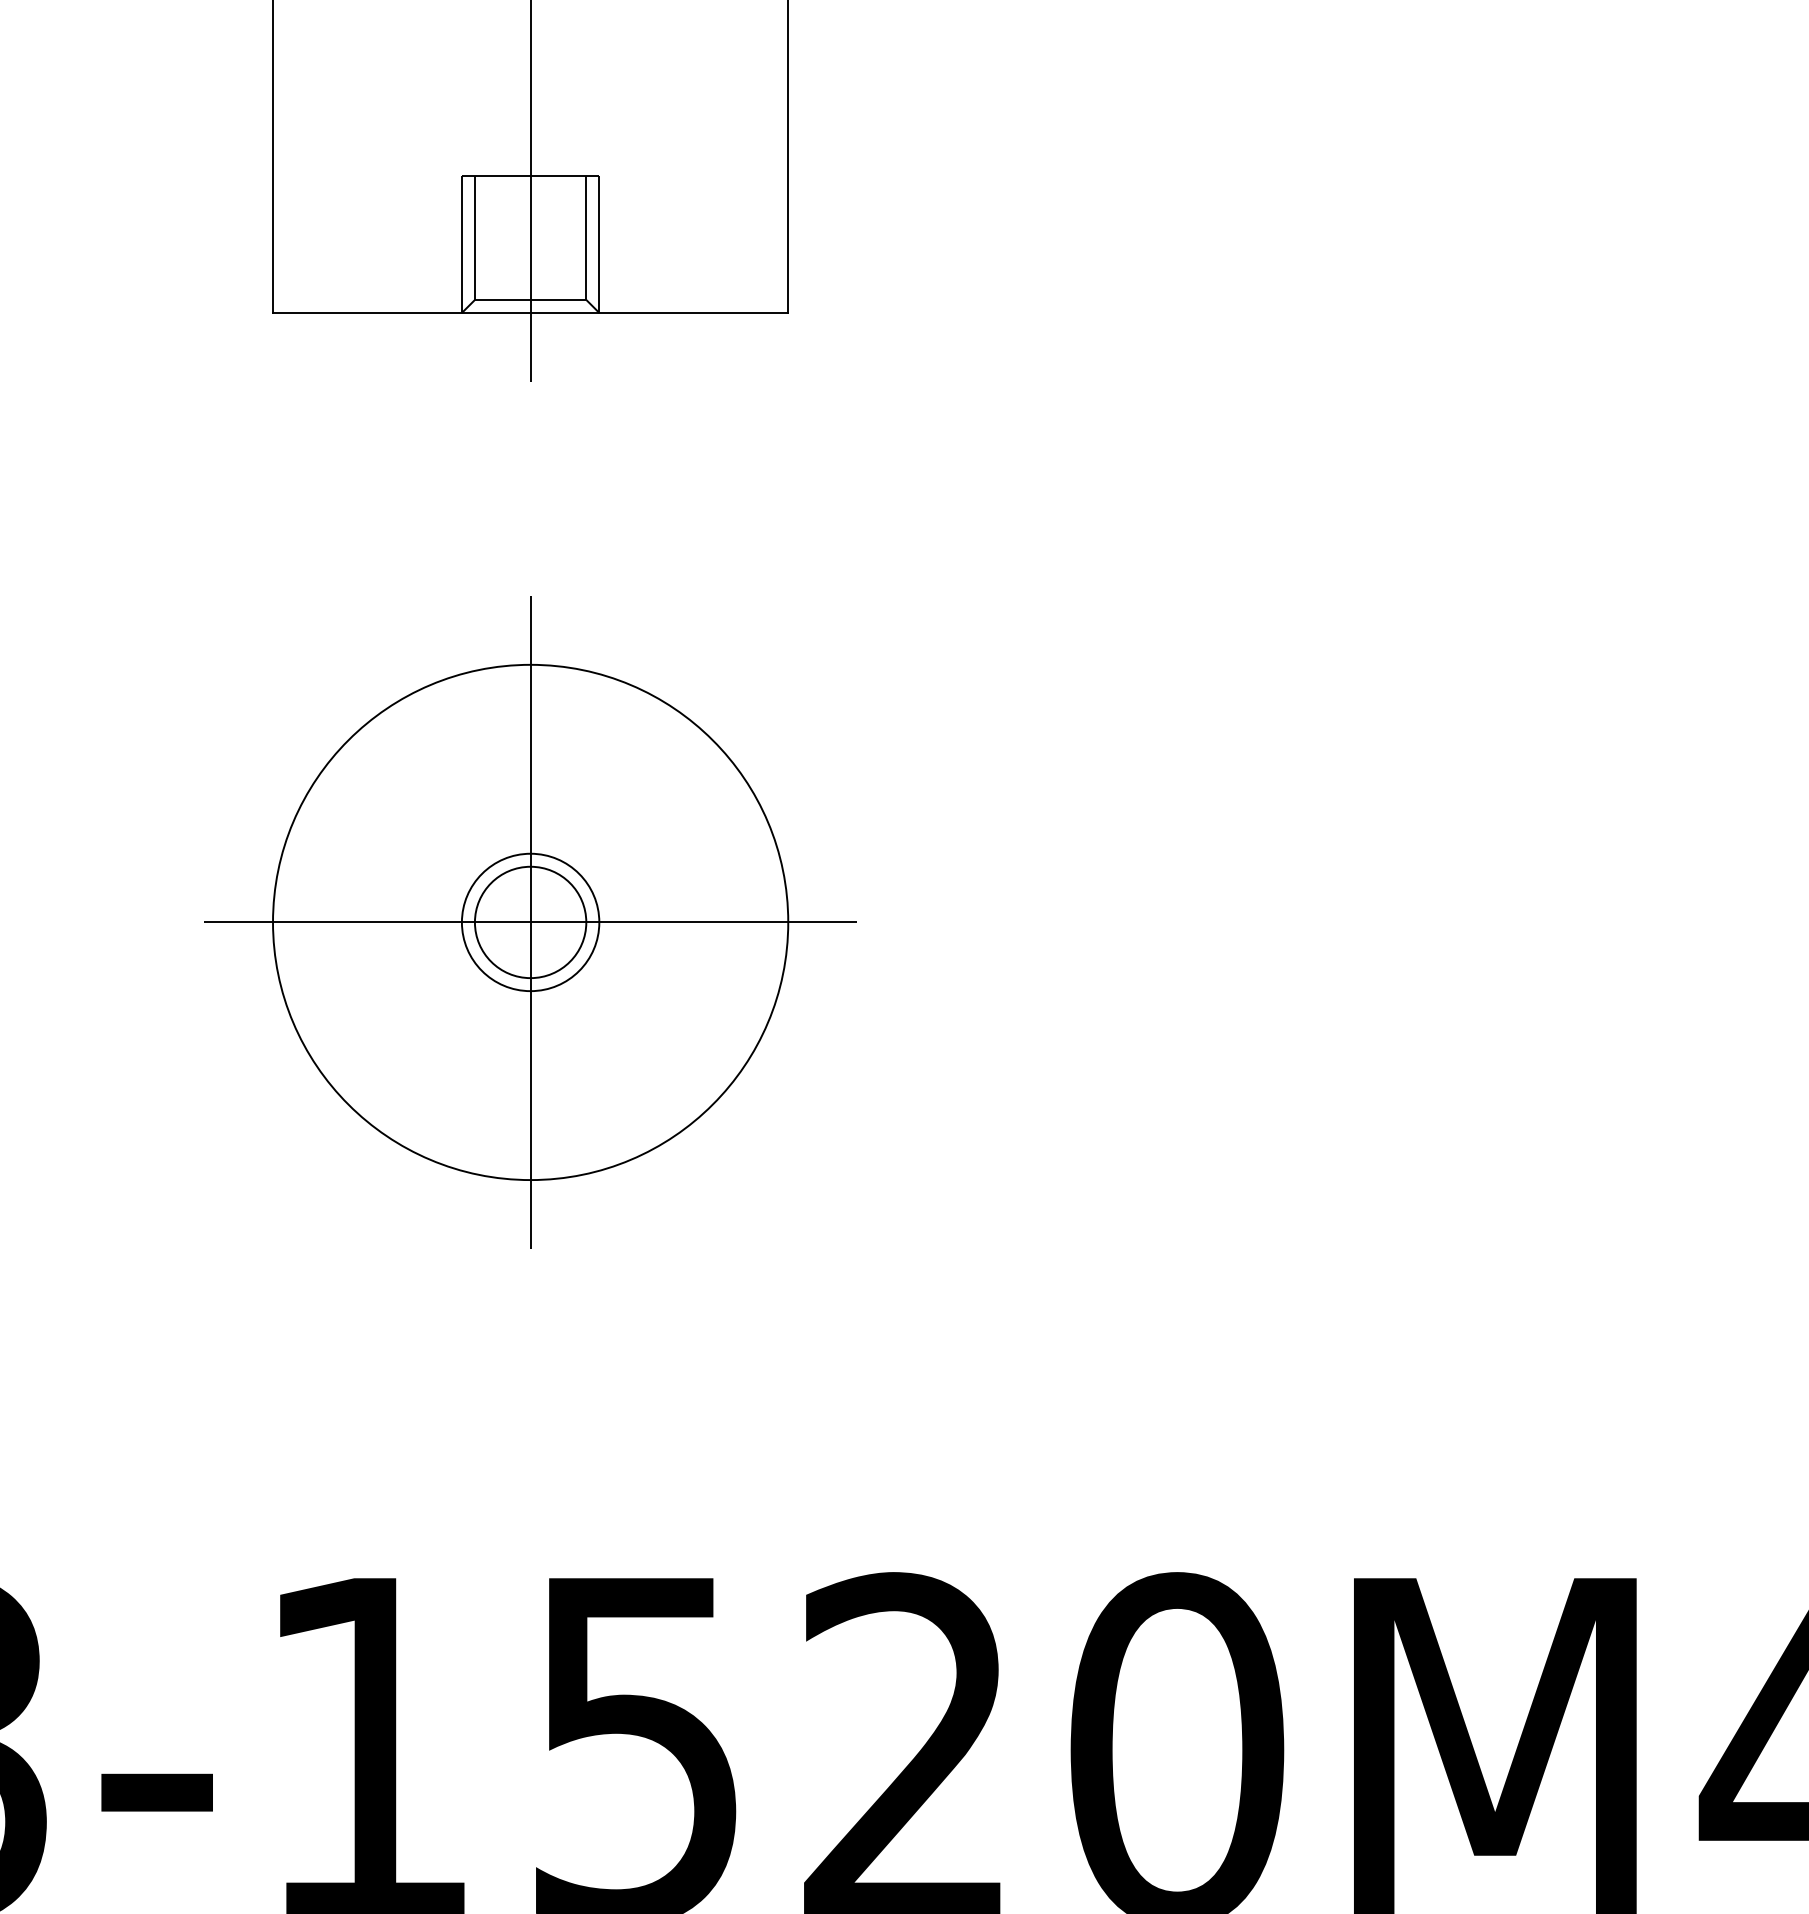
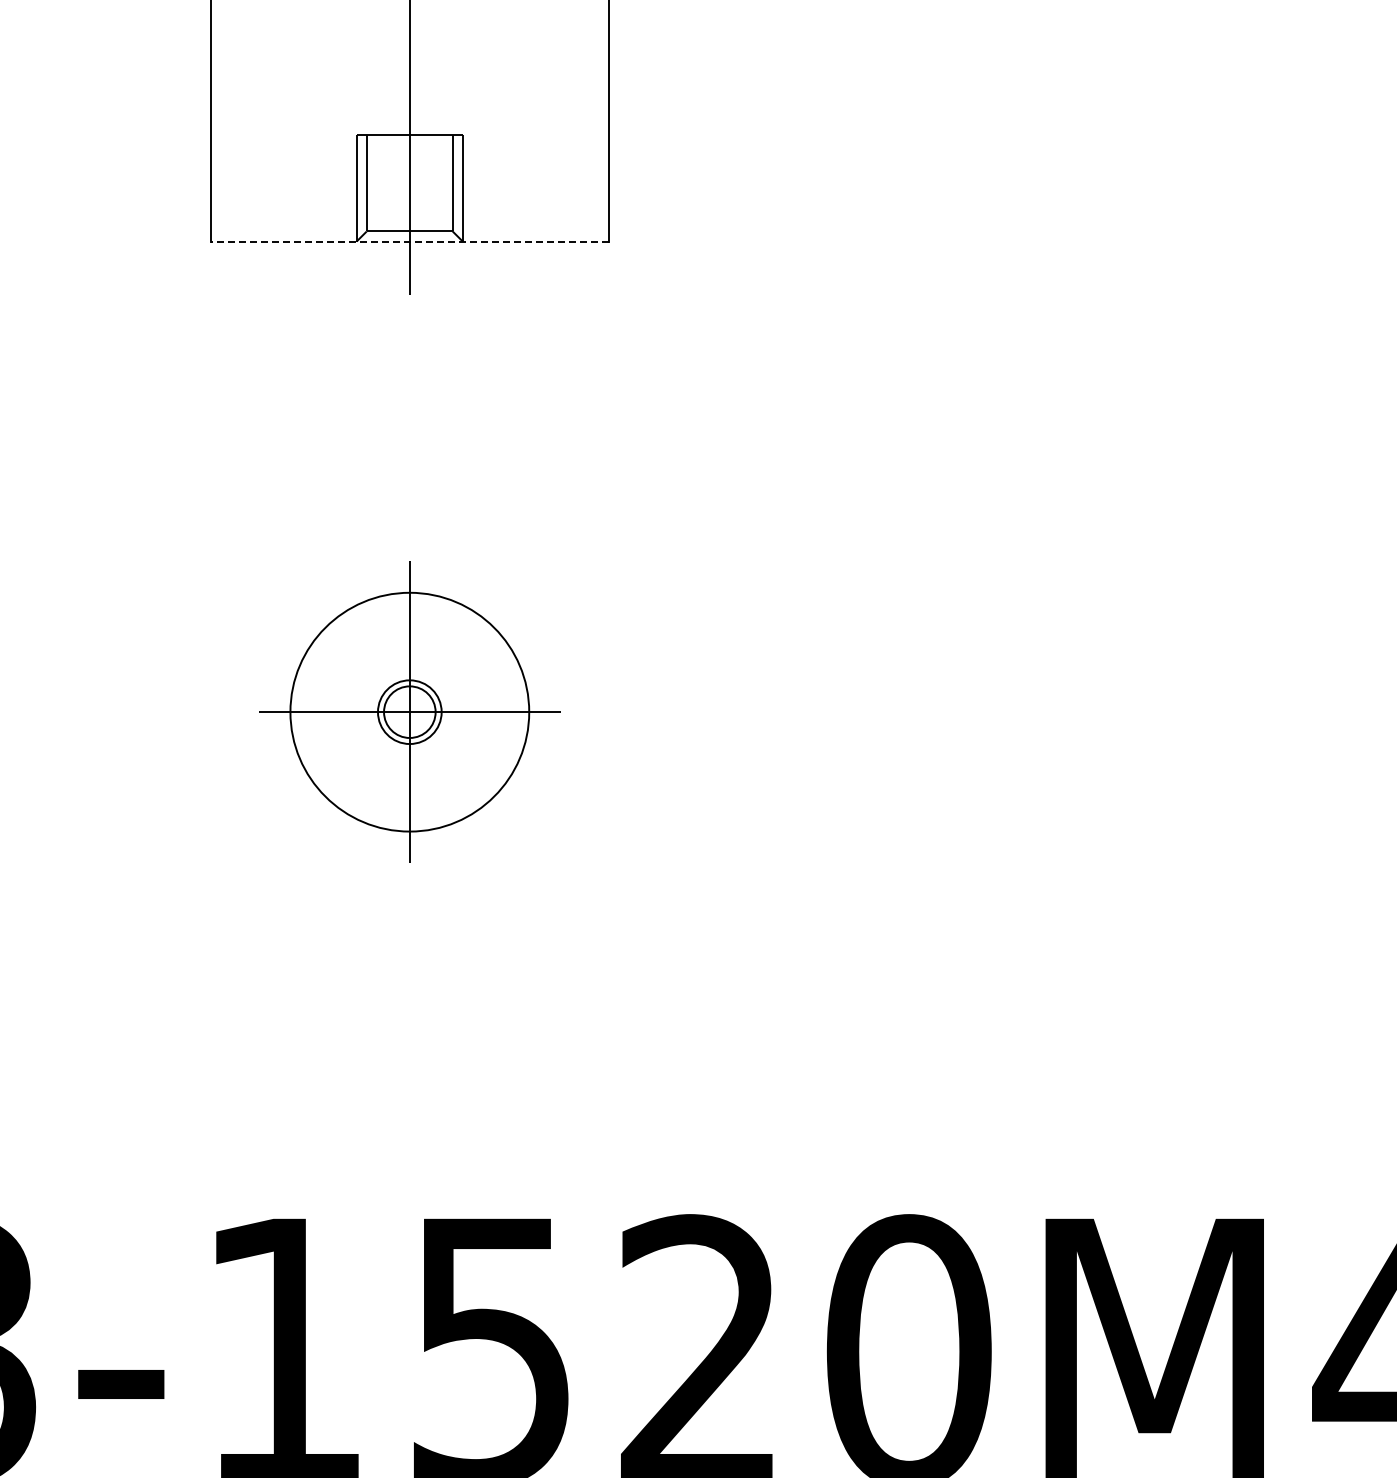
line: (530, 312) -> (409, 241), solid -> dashed
part: (530, 921) -> (409, 711), size x0.6

